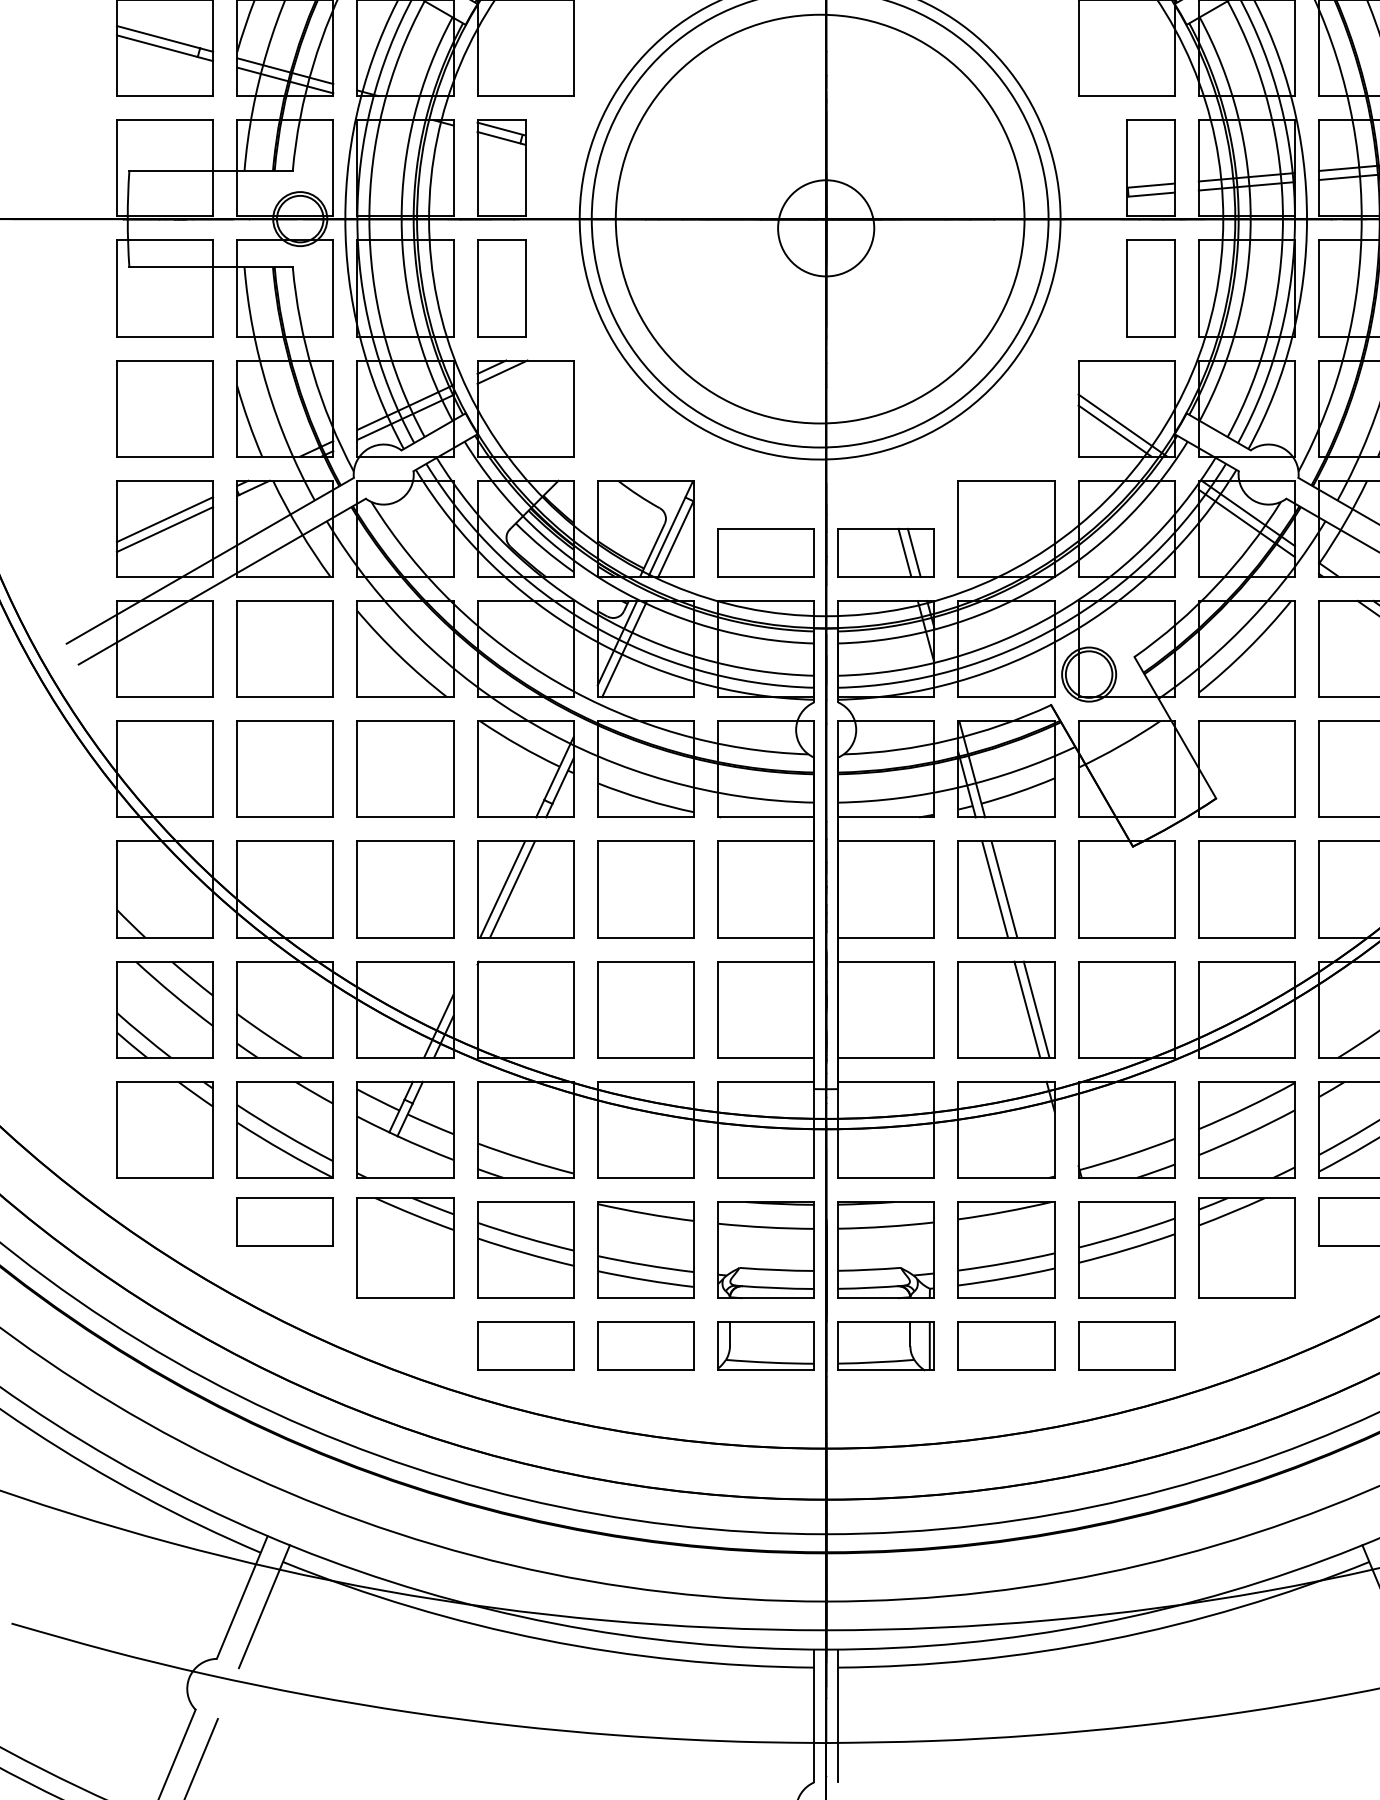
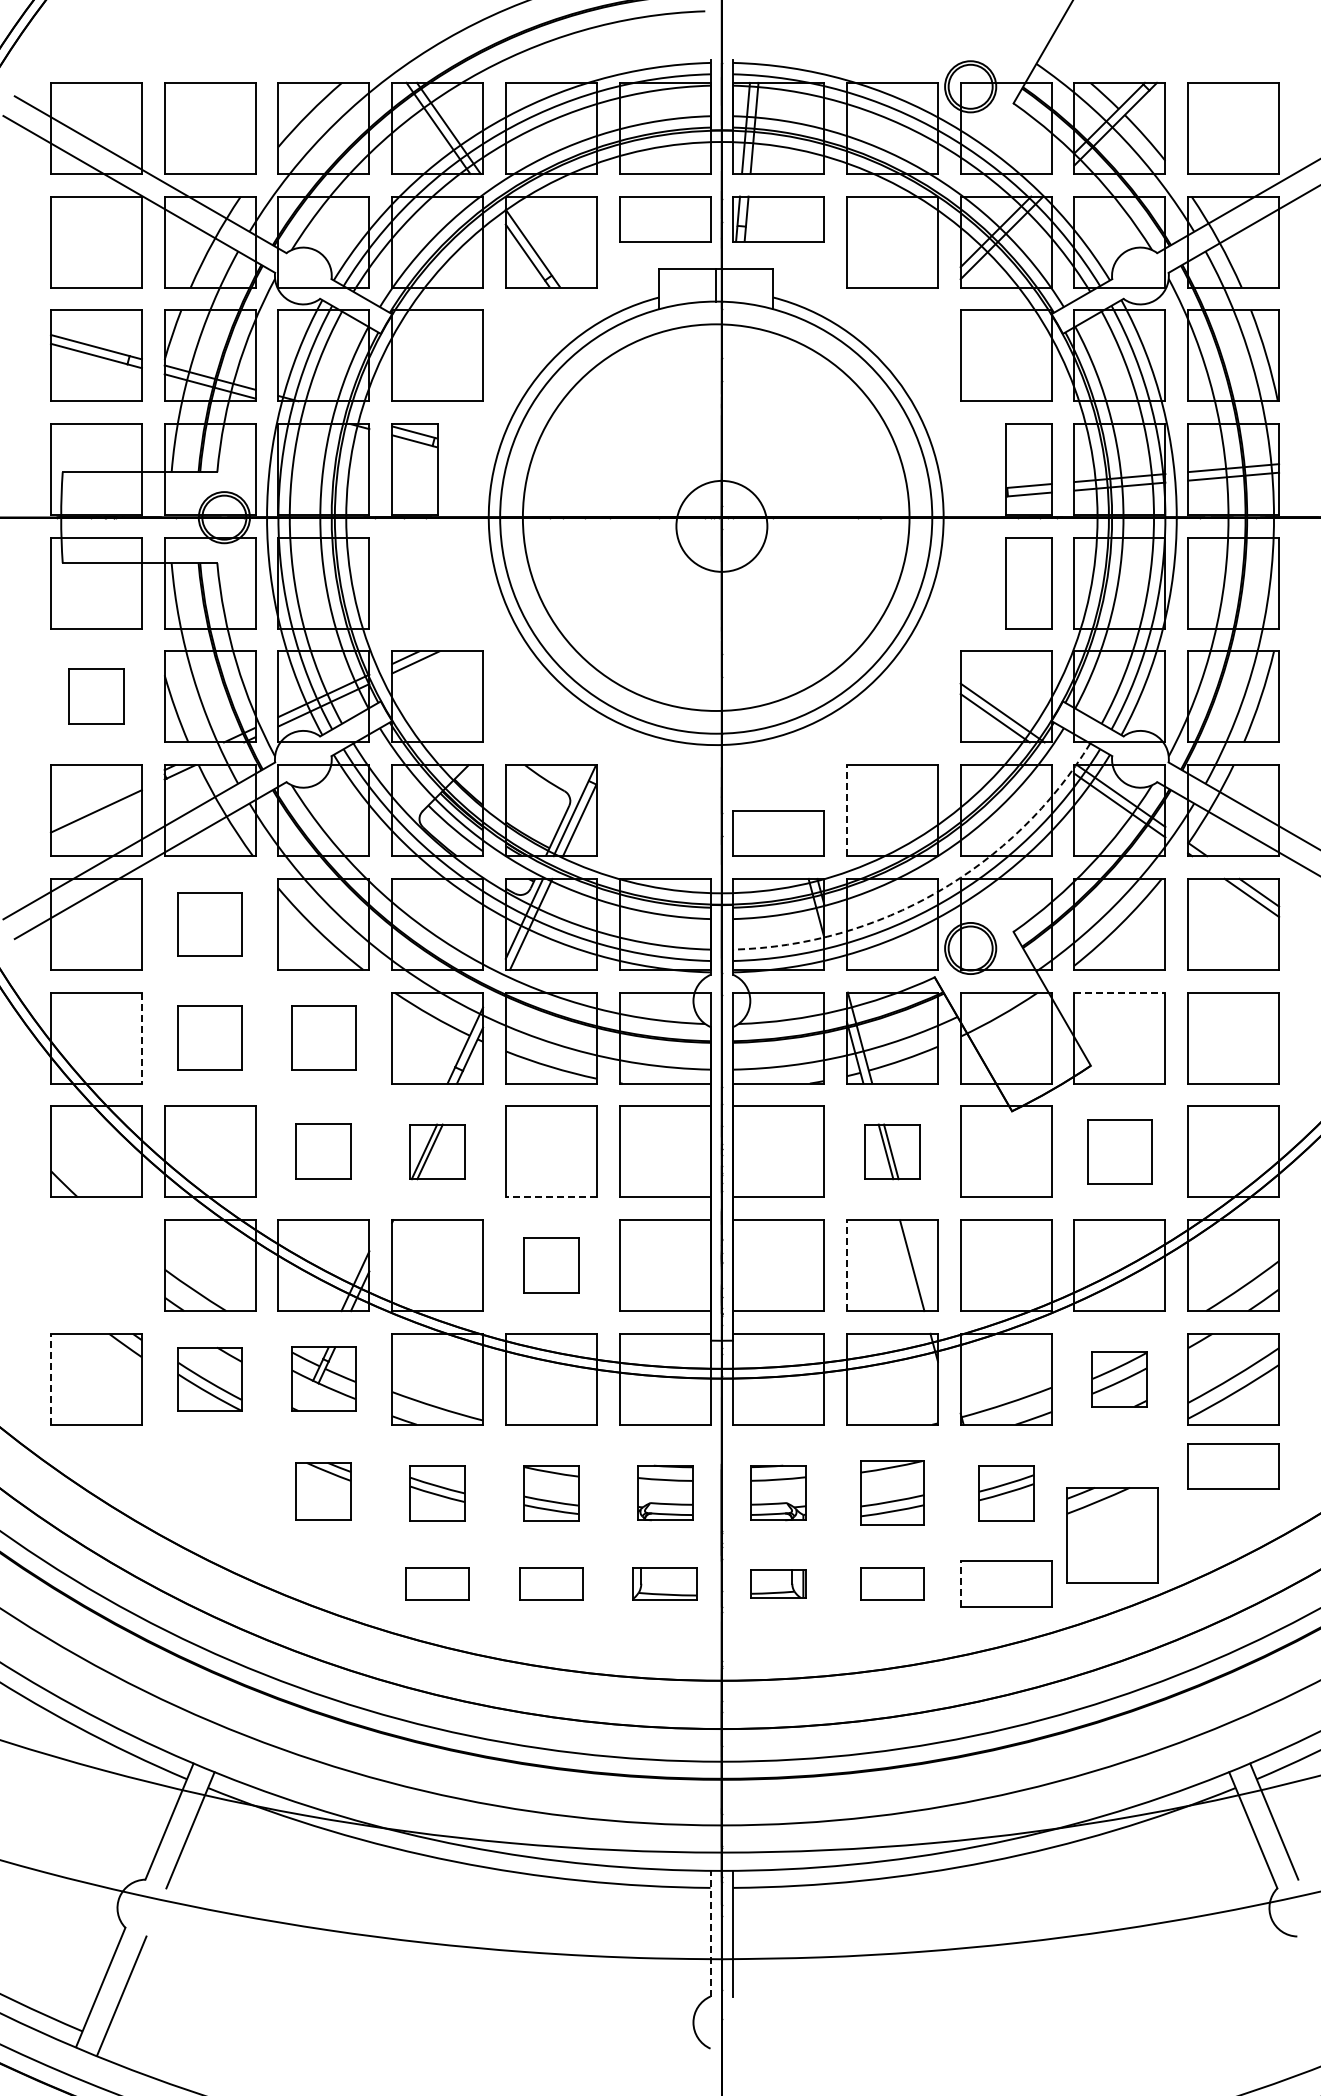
part: (501, 288) -> (414, 583), removed
part: (165, 408) -> (96, 696), size x0.6
line: (164, 519) -> (95, 801), removed
line: (957, 528) -> (846, 810), solid -> dashed
part: (766, 552) -> (665, 833), removed
line: (905, 552) -> (796, 833), removed
line: (914, 552) -> (805, 833), removed
arc: (1054, 614) -> (937, 891), solid -> dashed
part: (285, 649) -> (210, 924), size x0.7
line: (1247, 721) -> (1120, 992), solid -> dashed
line: (212, 769) -> (141, 1038), solid -> dashed
part: (285, 769) -> (210, 1038), size x0.7
part: (405, 769) -> (323, 1038), size x0.7
part: (405, 889) -> (323, 1151), size x0.6
part: (525, 889) -> (437, 1151), size x0.6
part: (1006, 889) -> (892, 1151), size x0.6
part: (1246, 889) -> (1119, 1151), size x0.7
line: (644, 937) -> (550, 1197), solid -> dashed
part: (165, 1009) -> (96, 1265), removed
part: (646, 1009) -> (551, 1265), size x0.6
line: (957, 1009) -> (846, 1265), solid -> dashed
line: (1036, 1009) -> (920, 1265), removed
line: (116, 1129) -> (50, 1378), solid -> dashed
part: (405, 1129) -> (323, 1378), size x0.7
part: (285, 1130) -> (210, 1379), size x0.7
part: (1246, 1130) -> (1119, 1379), size x0.6
part: (285, 1222) -> (210, 1466), removed
part: (405, 1248) -> (323, 1491), size x0.6
part: (1246, 1248) -> (1112, 1535), moved
part: (766, 1249) -> (665, 1492), size x0.6
part: (886, 1249) -> (778, 1492), size x0.6
part: (1006, 1249) -> (892, 1492), size x0.7
part: (525, 1250) -> (437, 1493), size x0.6
part: (646, 1250) -> (551, 1493), size x0.6
part: (1127, 1250) -> (1006, 1493), size x0.6
part: (525, 1345) -> (437, 1583), size x0.7
part: (646, 1345) -> (551, 1583), size x0.7
part: (766, 1345) -> (665, 1583), size x0.7
part: (886, 1345) -> (778, 1583), size x0.6
part: (1006, 1345) -> (892, 1583), size x0.7
line: (1078, 1345) -> (960, 1583), solid -> dashed
line: (814, 1715) -> (710, 1933), solid -> dashed

